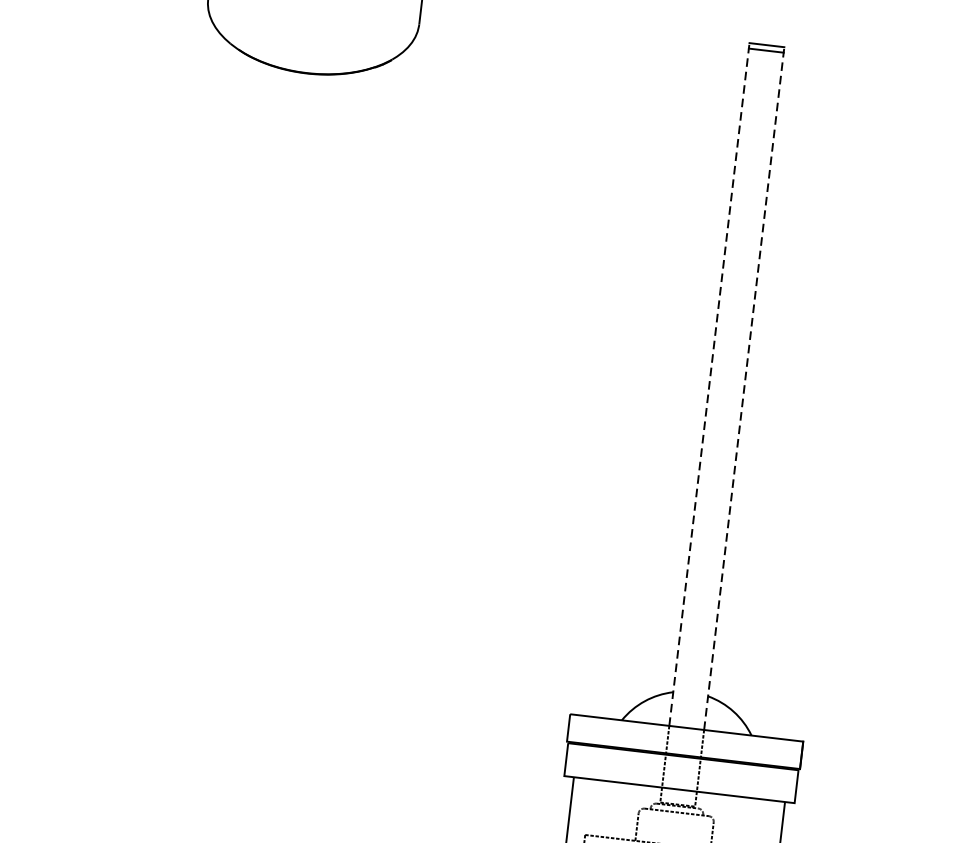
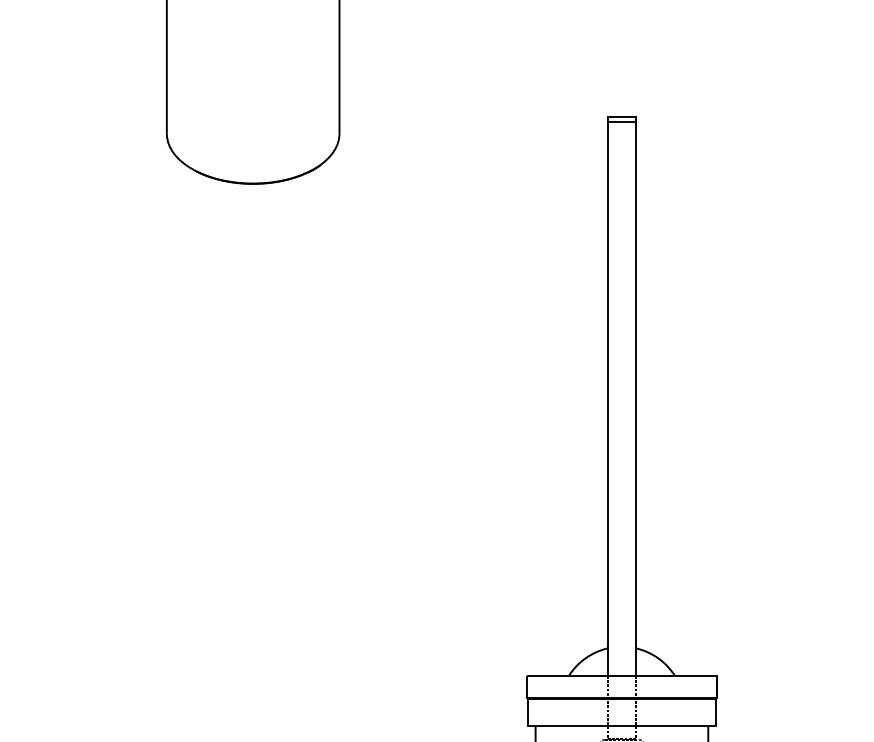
line: (709, 384) -> (607, 396), dashed -> solid
line: (744, 388) -> (636, 396), dashed -> solid

